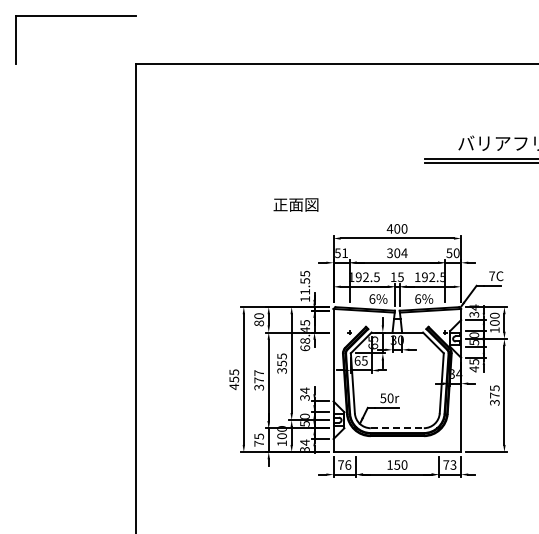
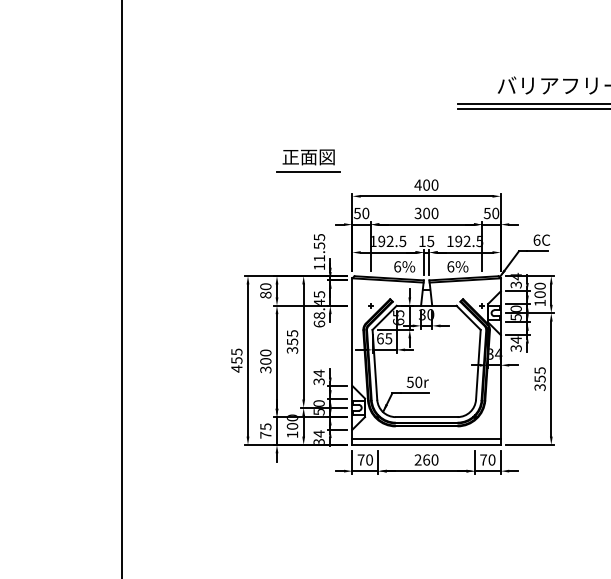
line: (295, 217) -> (308, 171), added
text: (345, 253) -> (366, 213), 51 -> 50
text: (404, 253) -> (434, 213), 304 -> 300
text: (492, 276) -> (537, 240), 7C -> 6C
text: (474, 365) -> (516, 344), 45 -> 34
text: (259, 376) -> (266, 356), 377 -> 300
text: (494, 395) -> (539, 379), 375 -> 355
line: (397, 428) -> (426, 417), dashed -> solid
line: (397, 447) -> (426, 439), added
text: (348, 464) -> (369, 459), 76 -> 70
text: (393, 464) -> (422, 459), 150 -> 260
text: (453, 464) -> (492, 459), 73 -> 70

